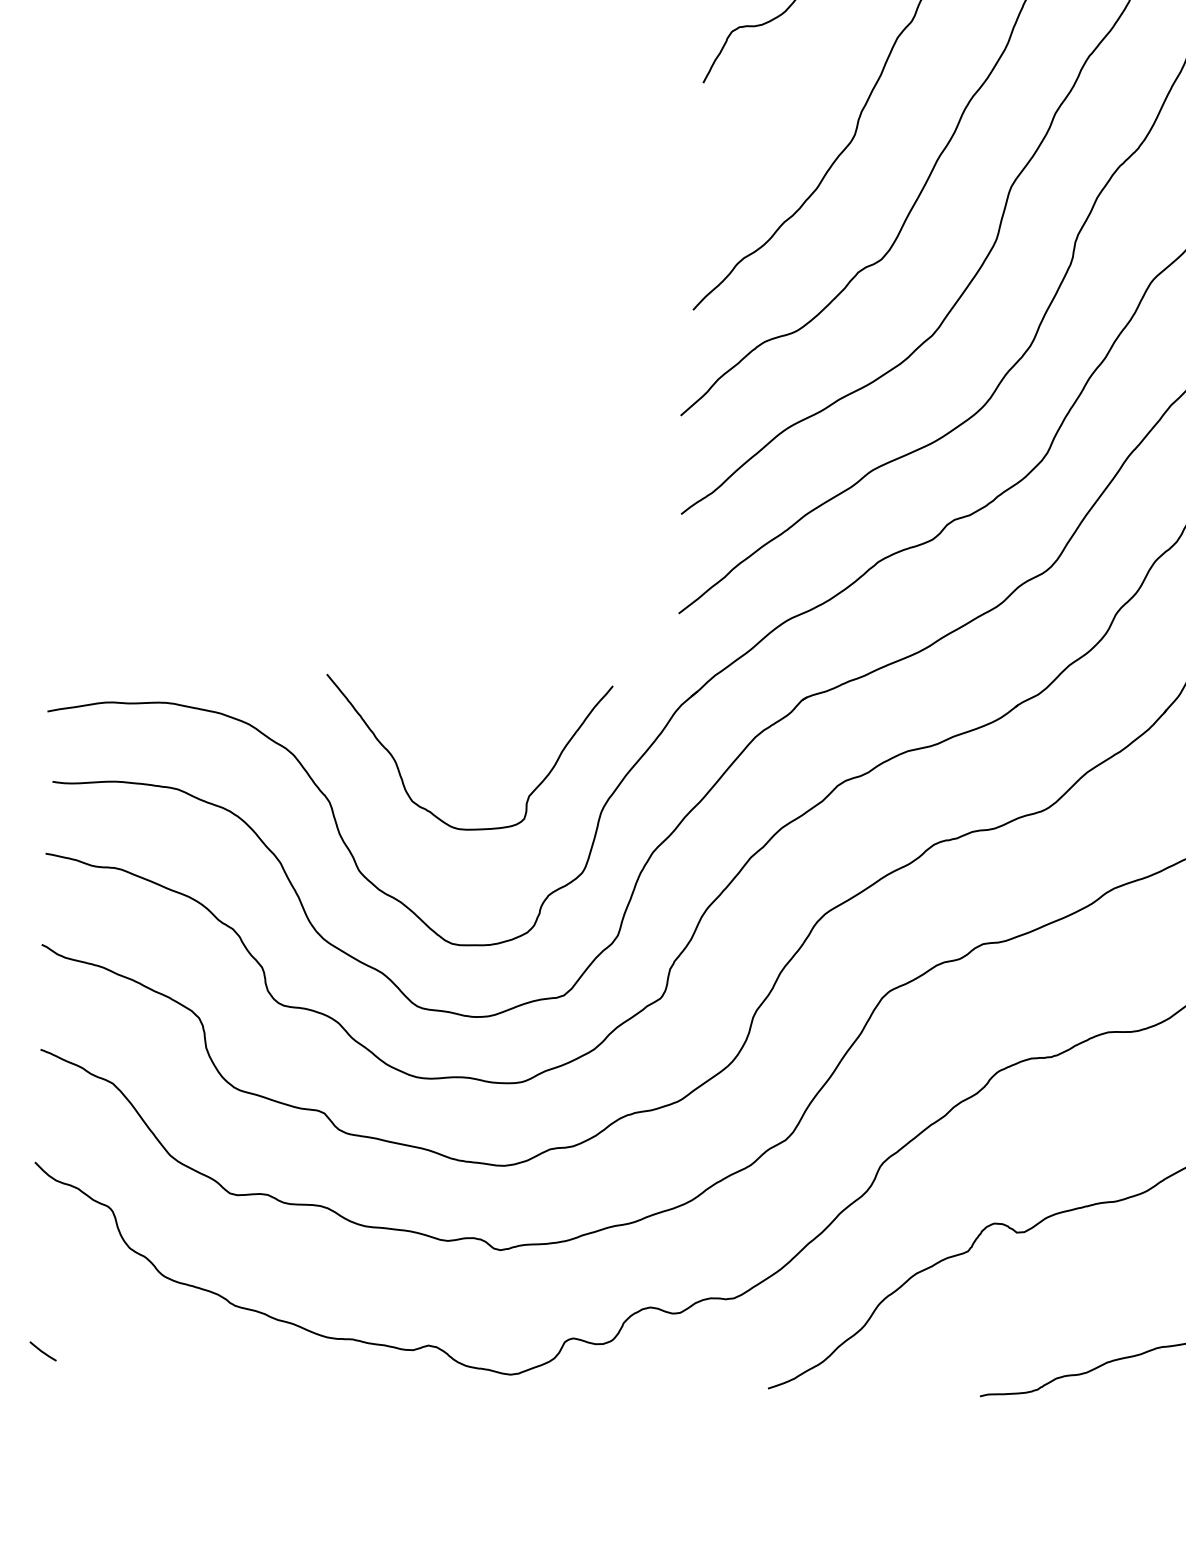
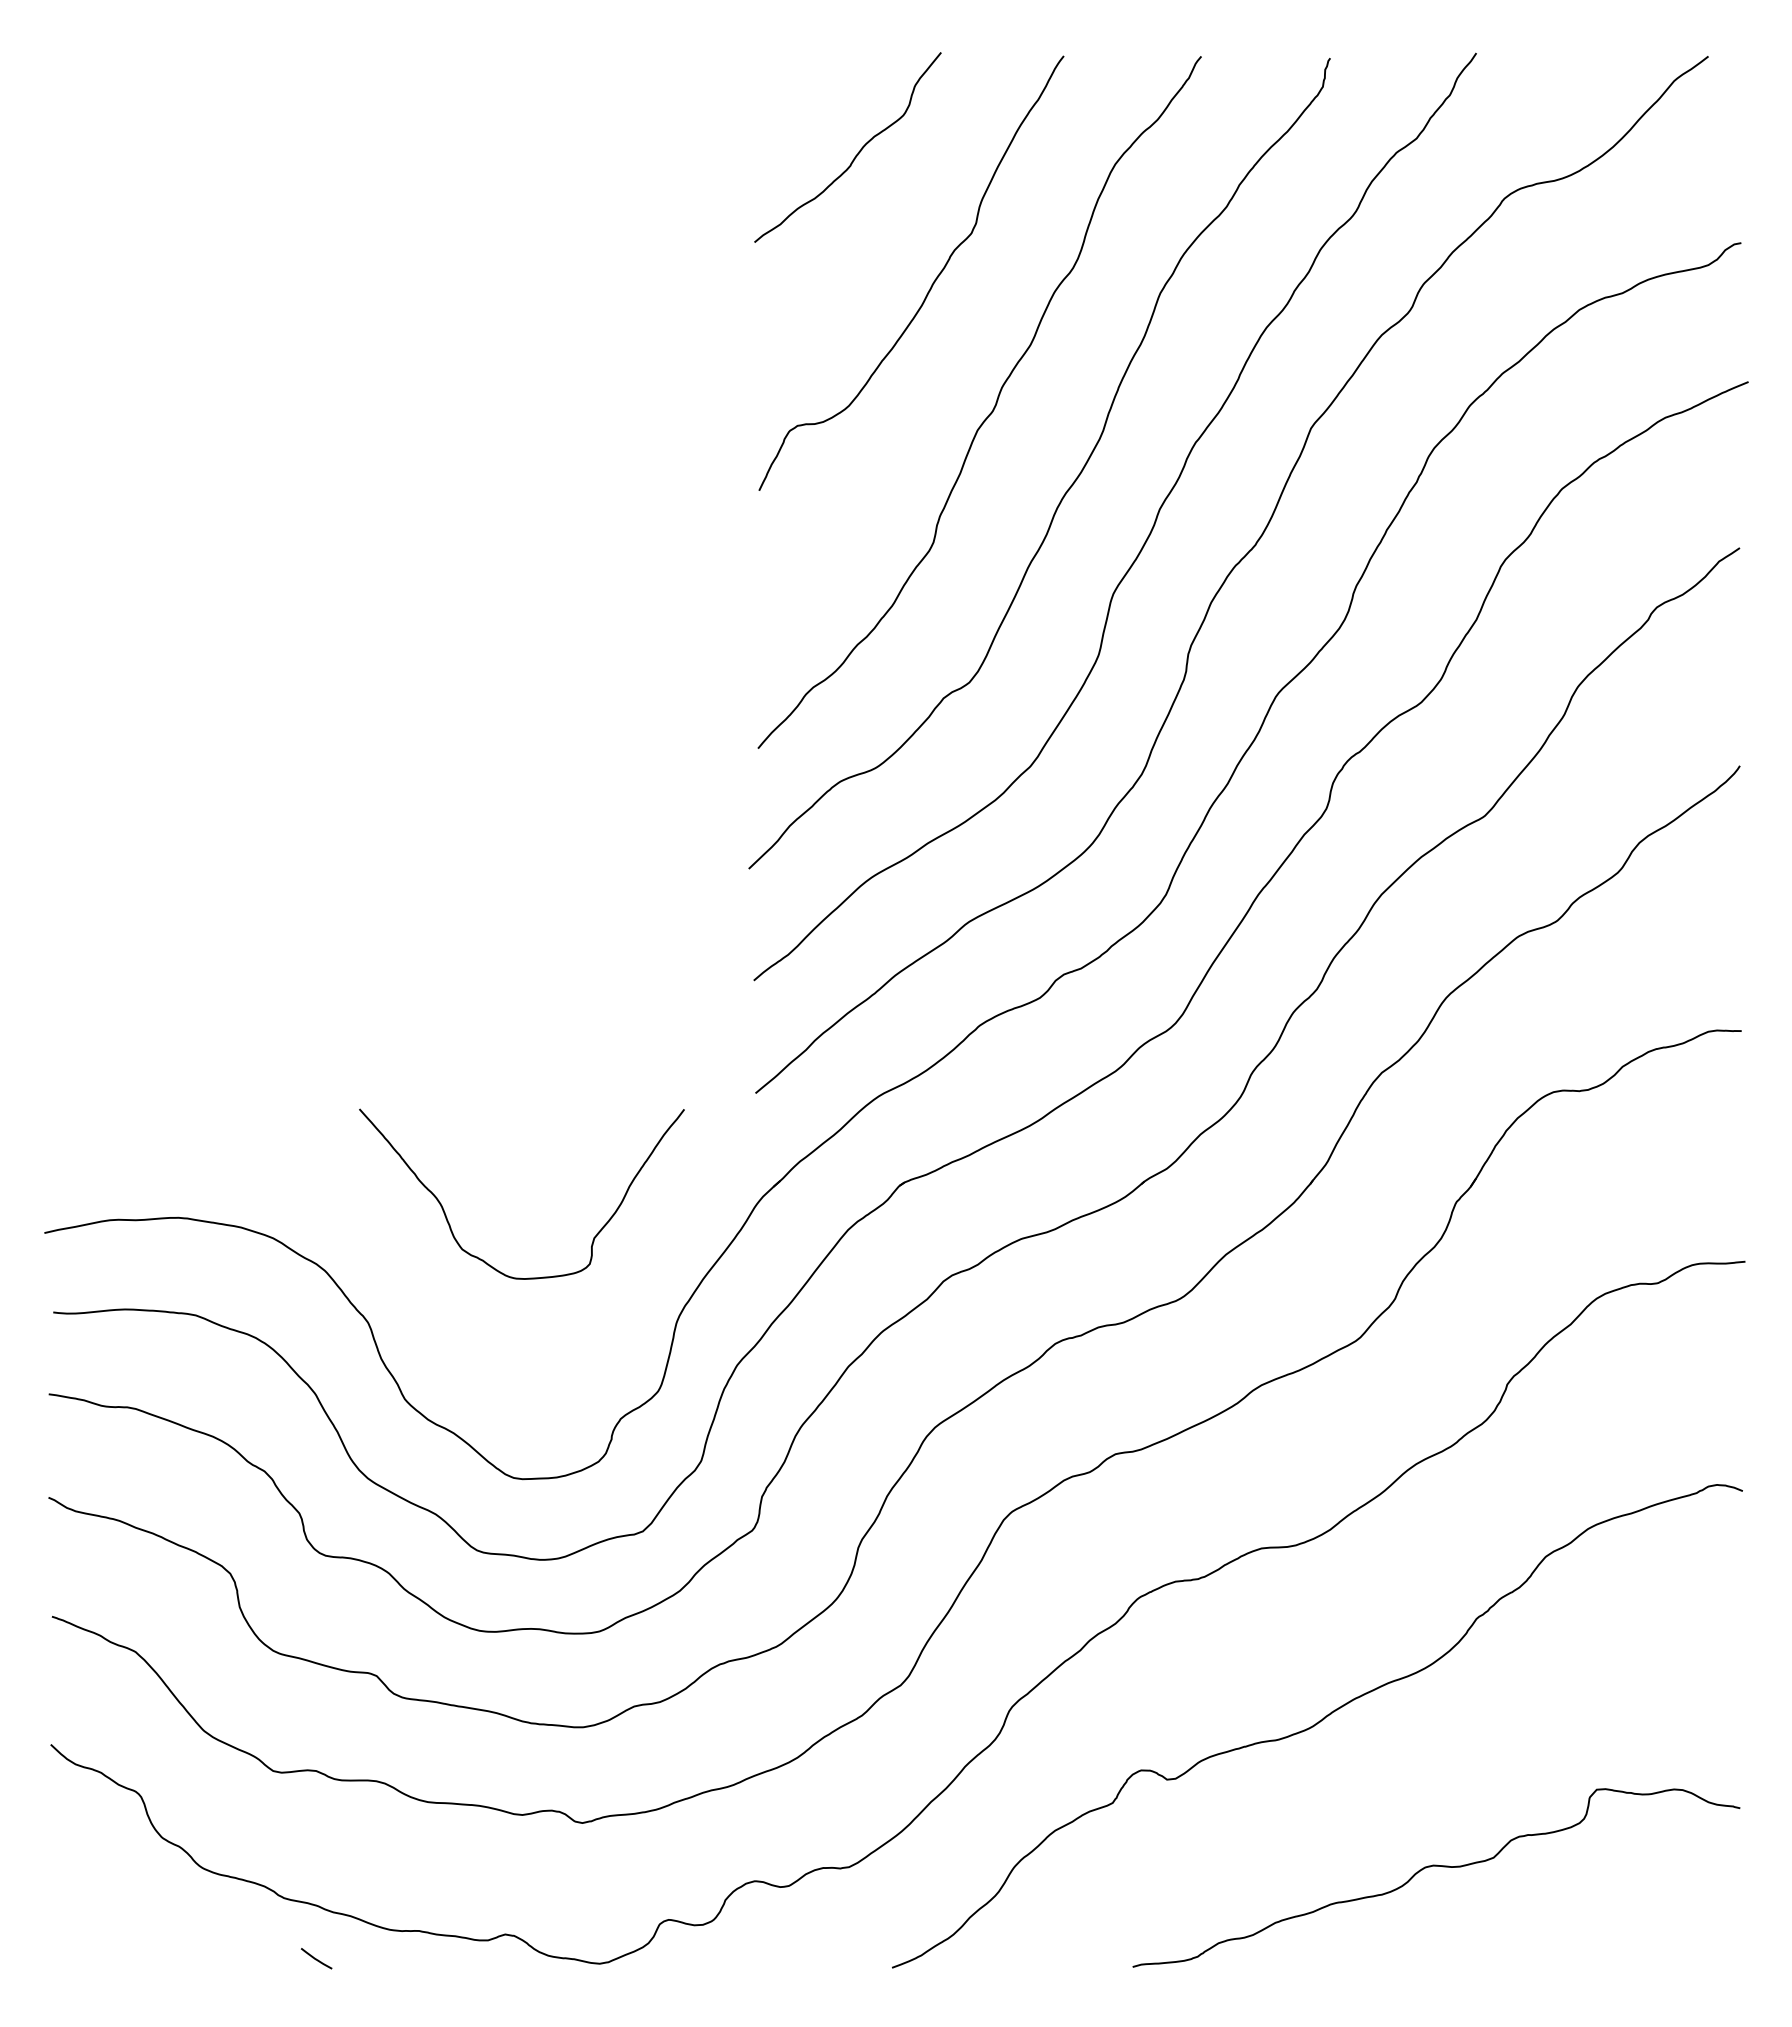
curve: (430, 811) -> (483, 1259), moved
curve: (43, 1351) -> (316, 1958), moved

